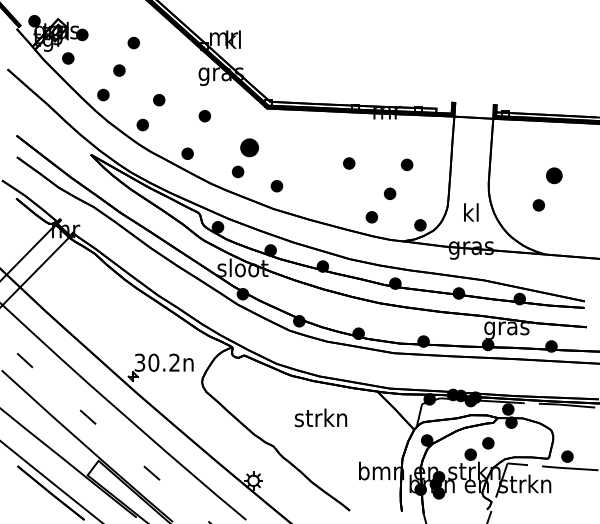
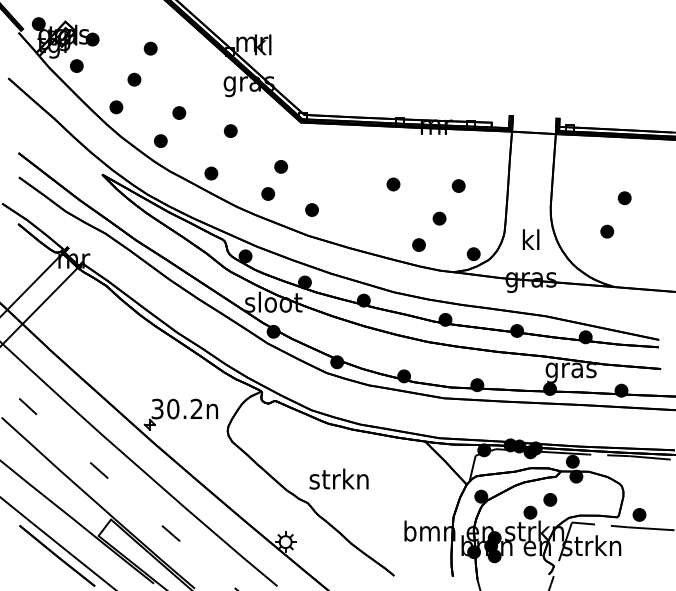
part: (249, 147) -> (281, 166), size x0.62
part: (554, 175) -> (624, 197), size x0.71
text: (320, 417) -> (338, 478), moved

